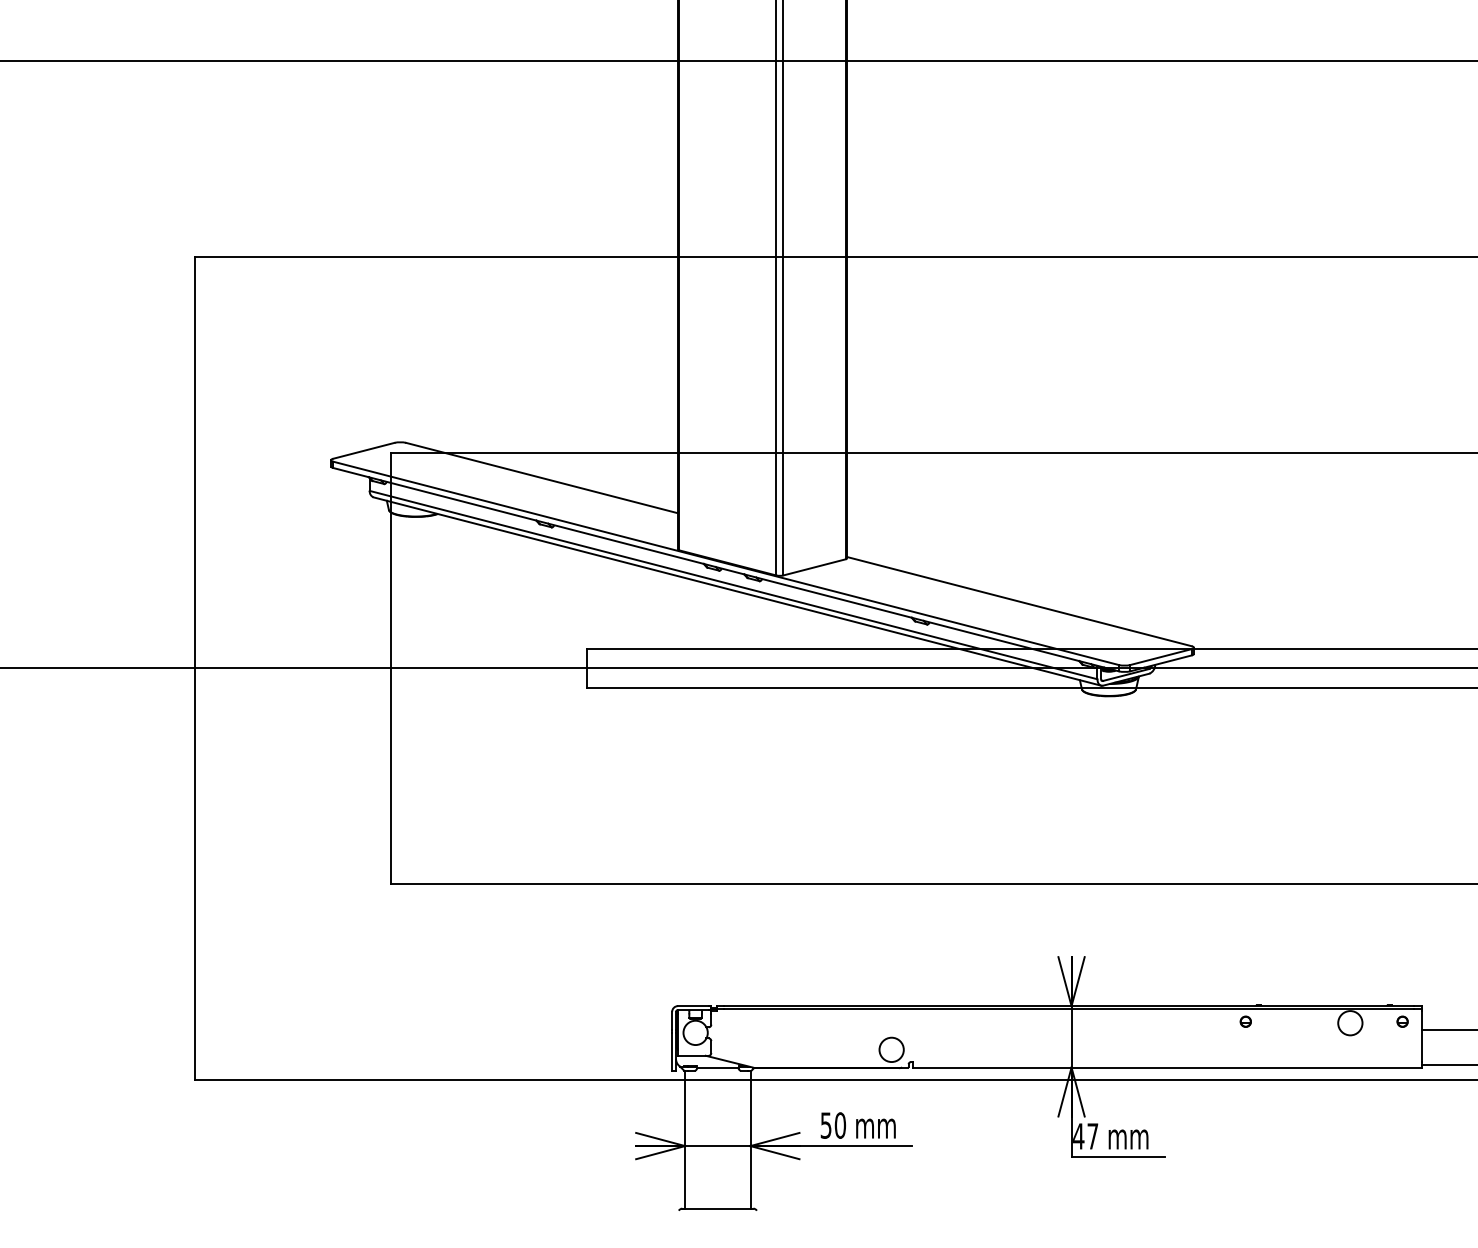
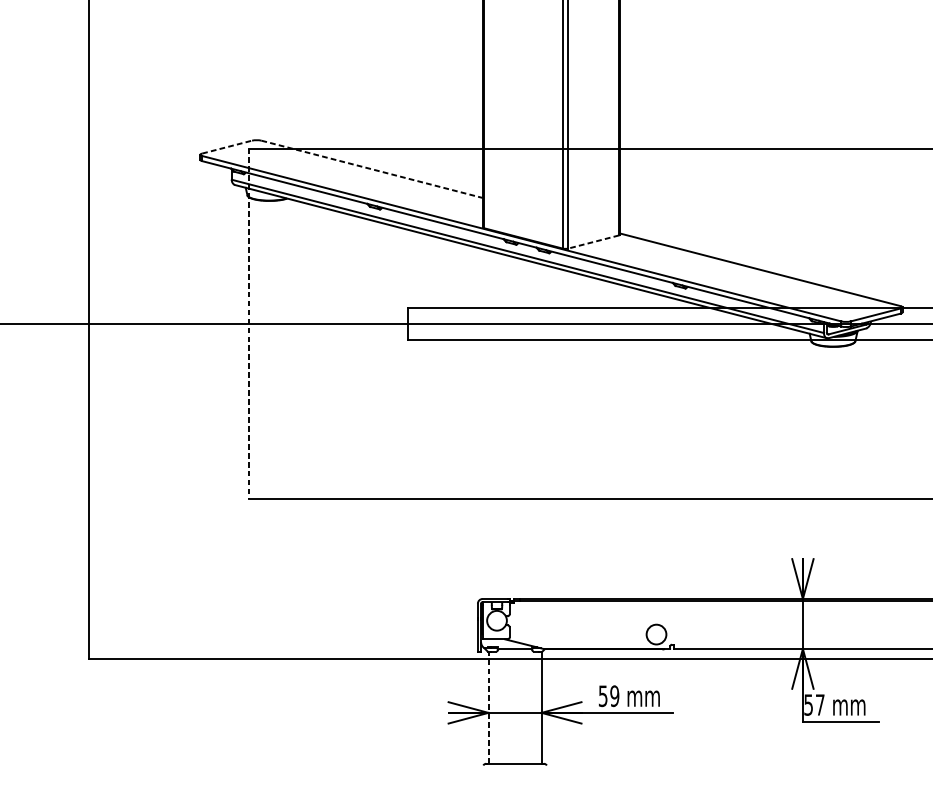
line: (363, 450) -> (226, 146), solid -> dashed
line: (542, 478) -> (372, 169), solid -> dashed
line: (813, 567) -> (592, 242), solid -> dashed
line: (390, 668) -> (248, 324), solid -> dashed
text: (839, 1125) -> (614, 696), 50 -> 59
text: (1078, 1136) -> (808, 705), 47 -> 57
line: (685, 1139) -> (488, 707), solid -> dashed

